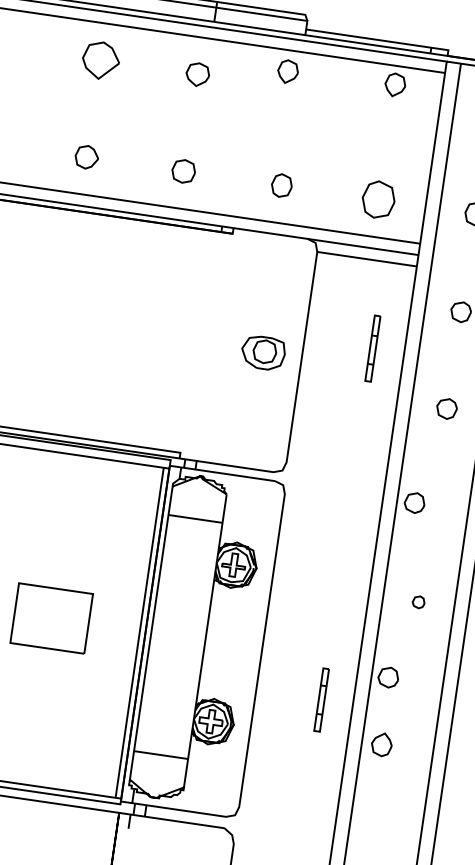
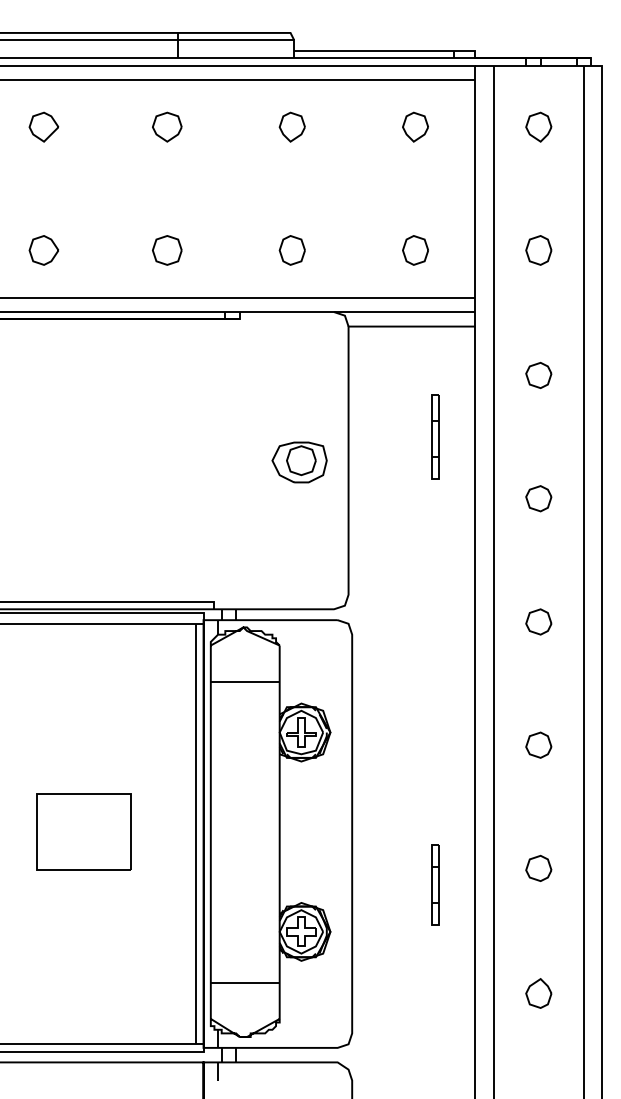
part: (100, 59) -> (43, 126), size x0.62
part: (287, 71) -> (291, 126), moved
part: (395, 84) -> (415, 126), moved
part: (378, 199) -> (415, 250), size x0.62
part: (414, 502) -> (538, 621), moved
part: (418, 601) -> (538, 744), size x1.67
part: (388, 676) -> (538, 867), moved
part: (381, 744) -> (538, 993), moved

